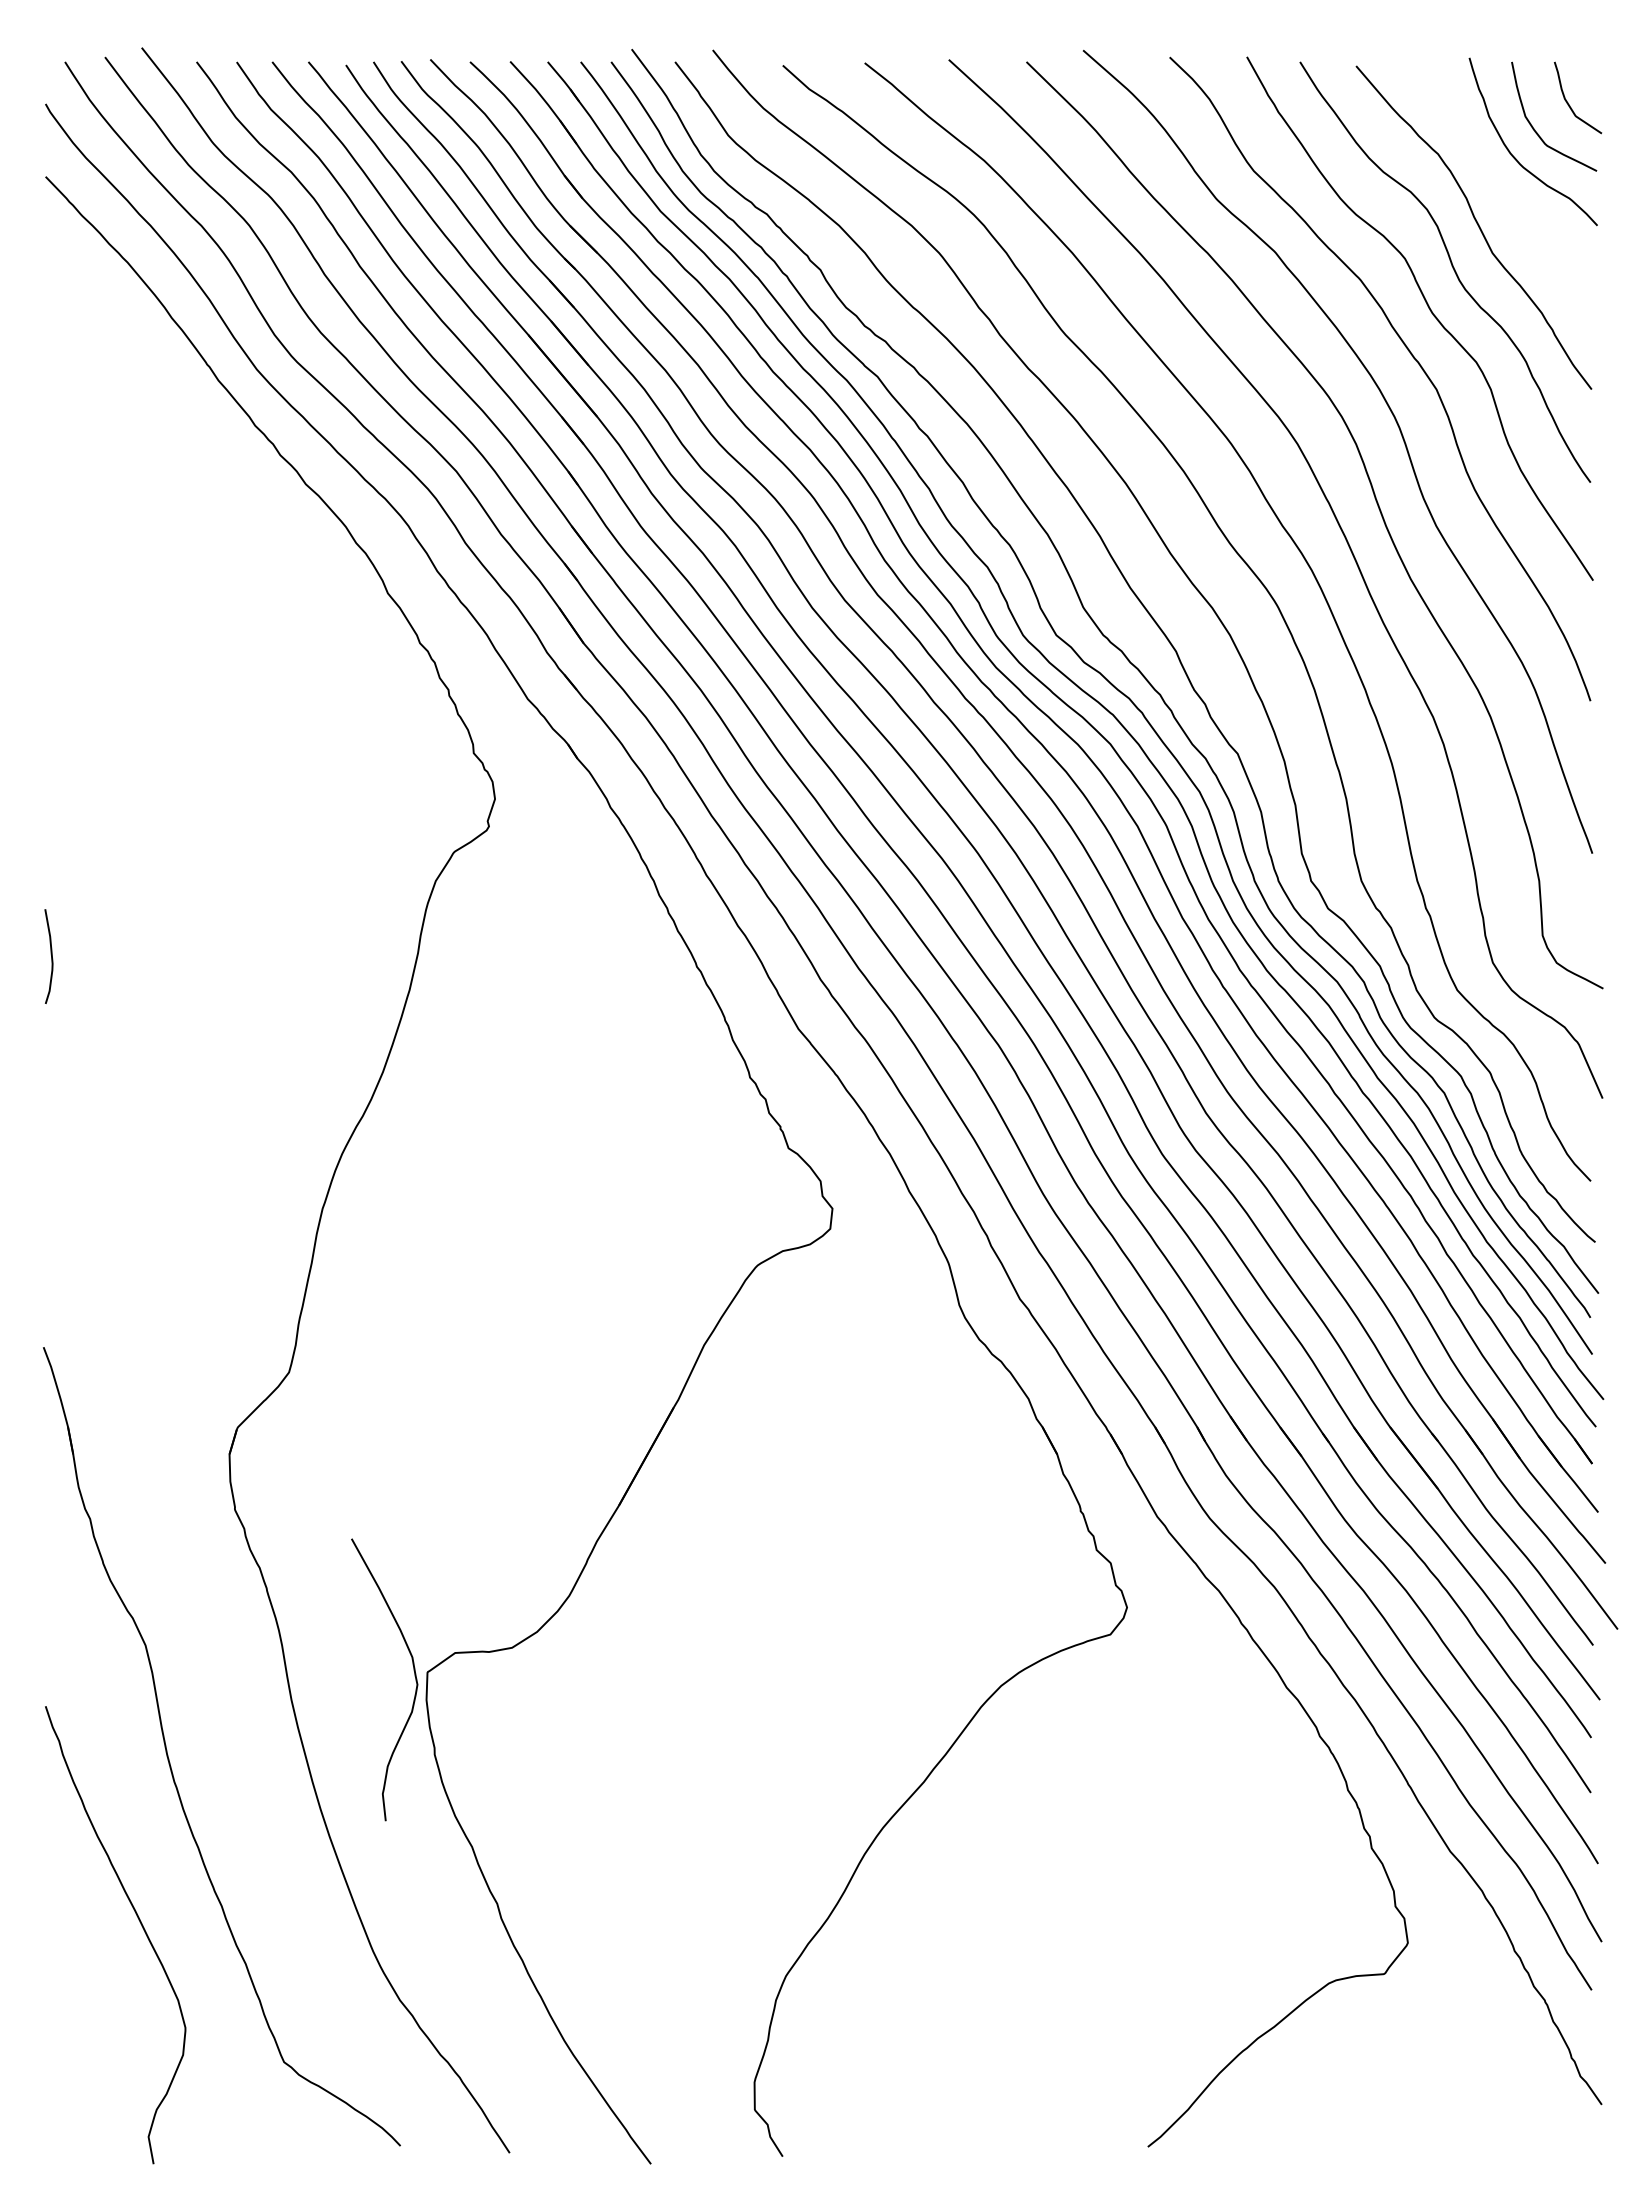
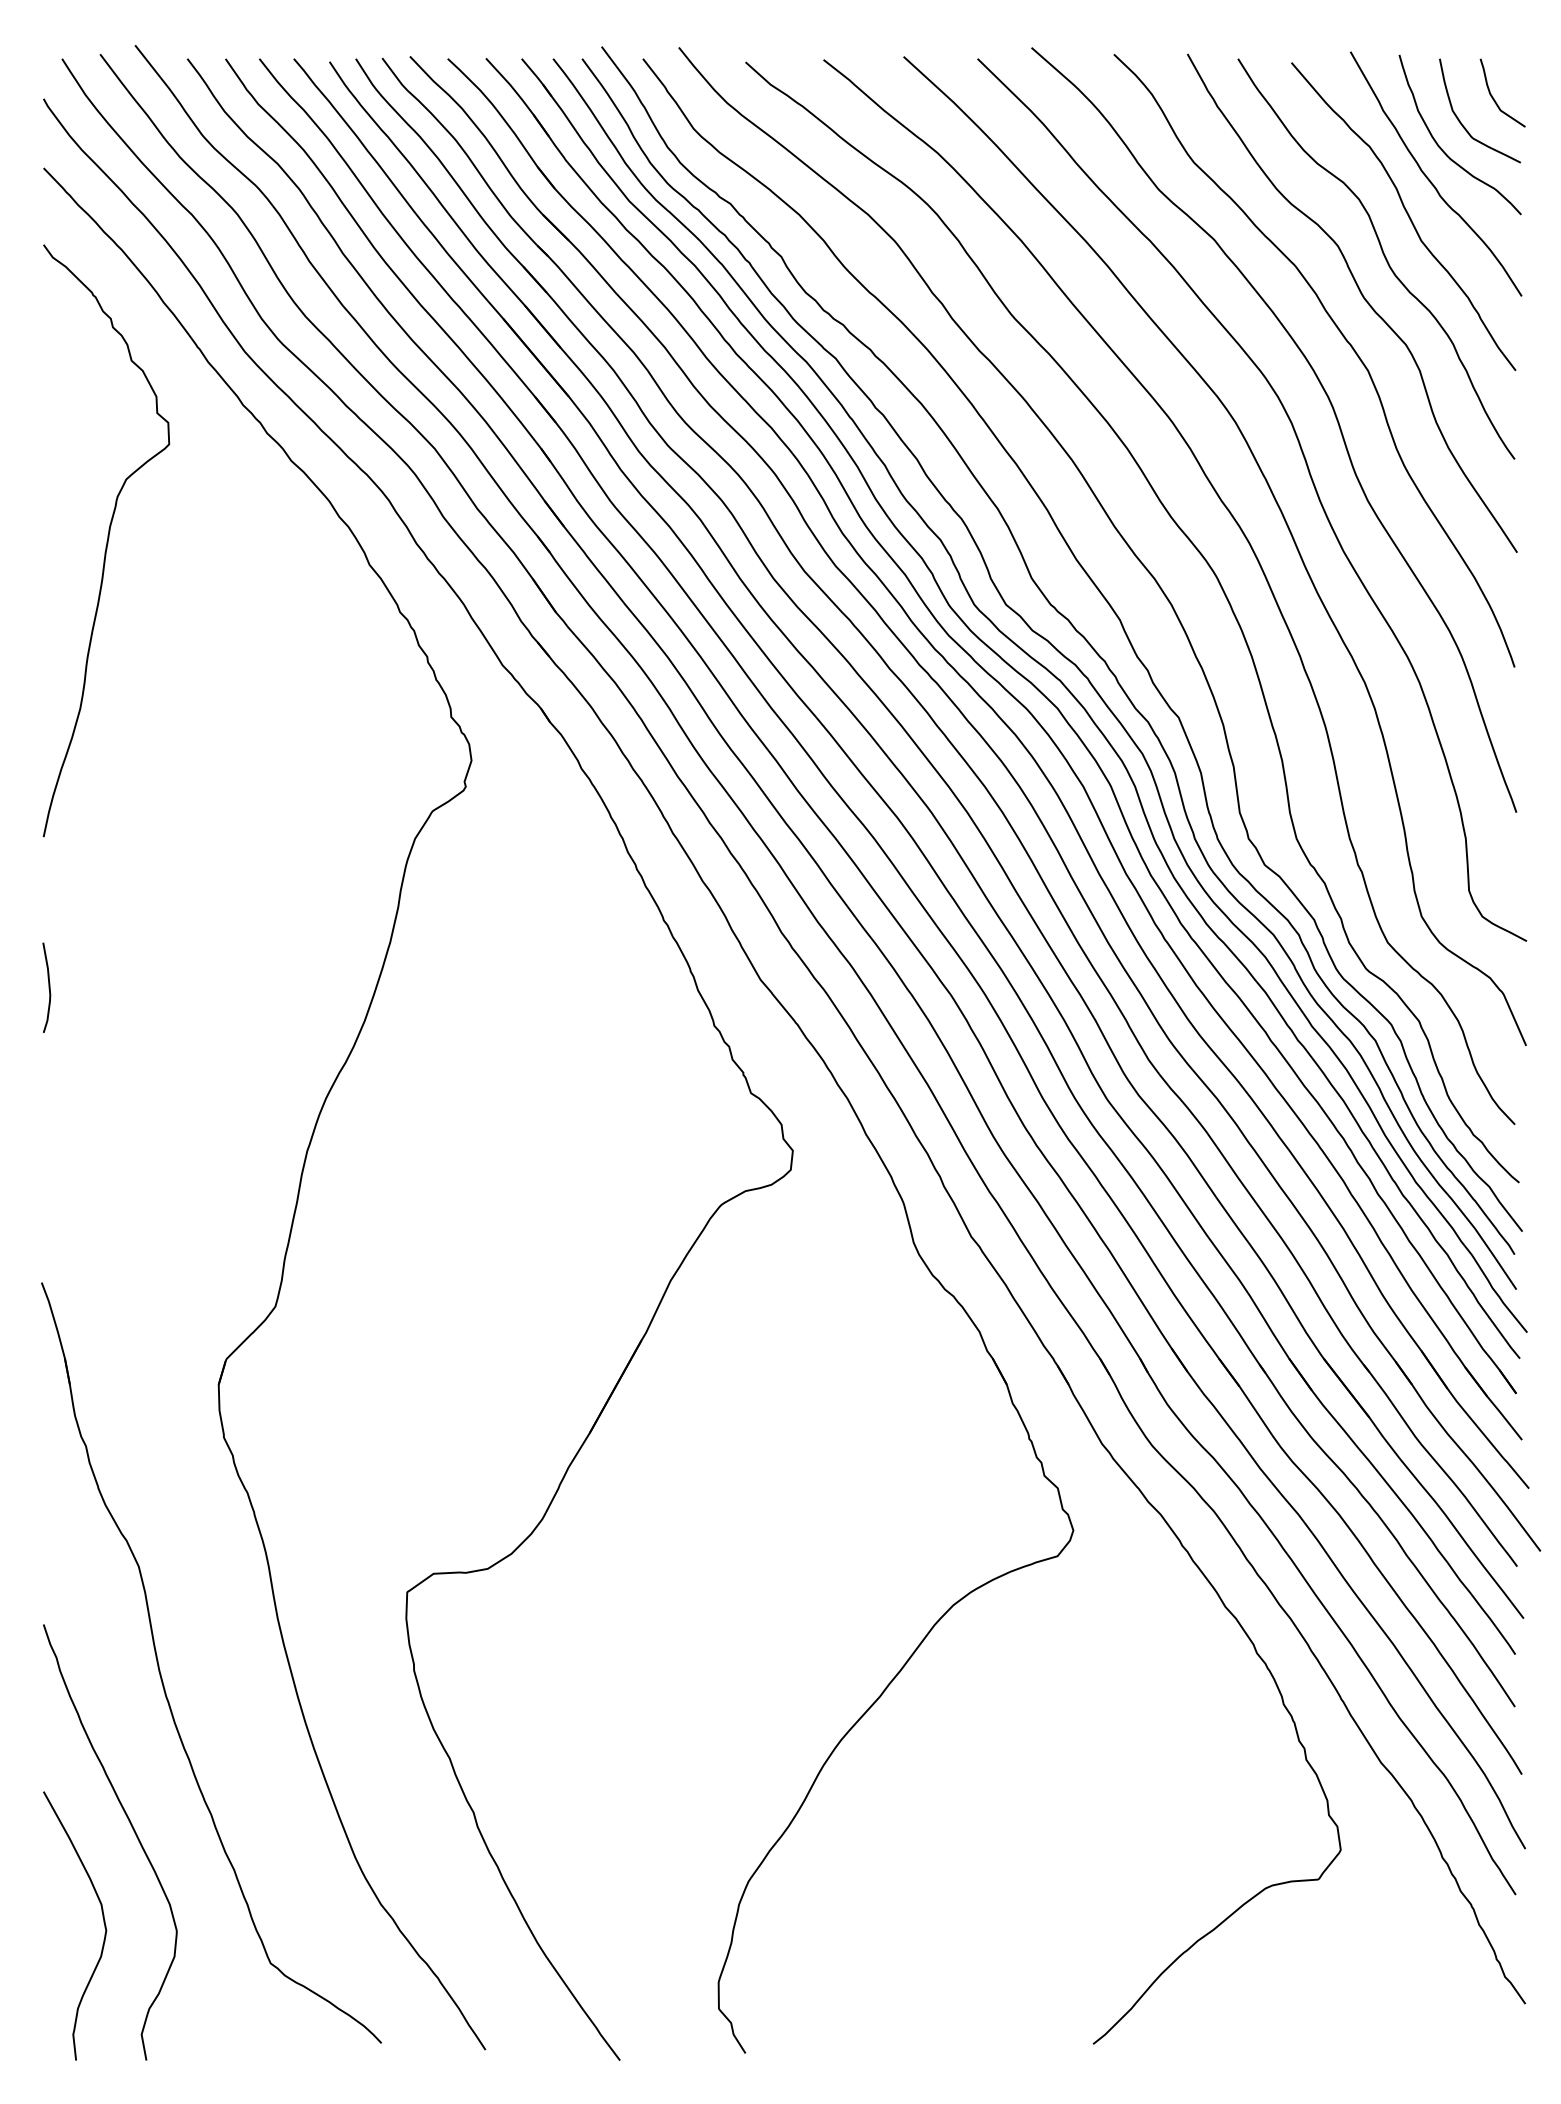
curve: (1501, 188) -> (1429, 179), added
curve: (112, 568) -> (107, 541), added
curve: (50, 954) -> (48, 985), moved
curve: (414, 1676) -> (103, 1922), moved

